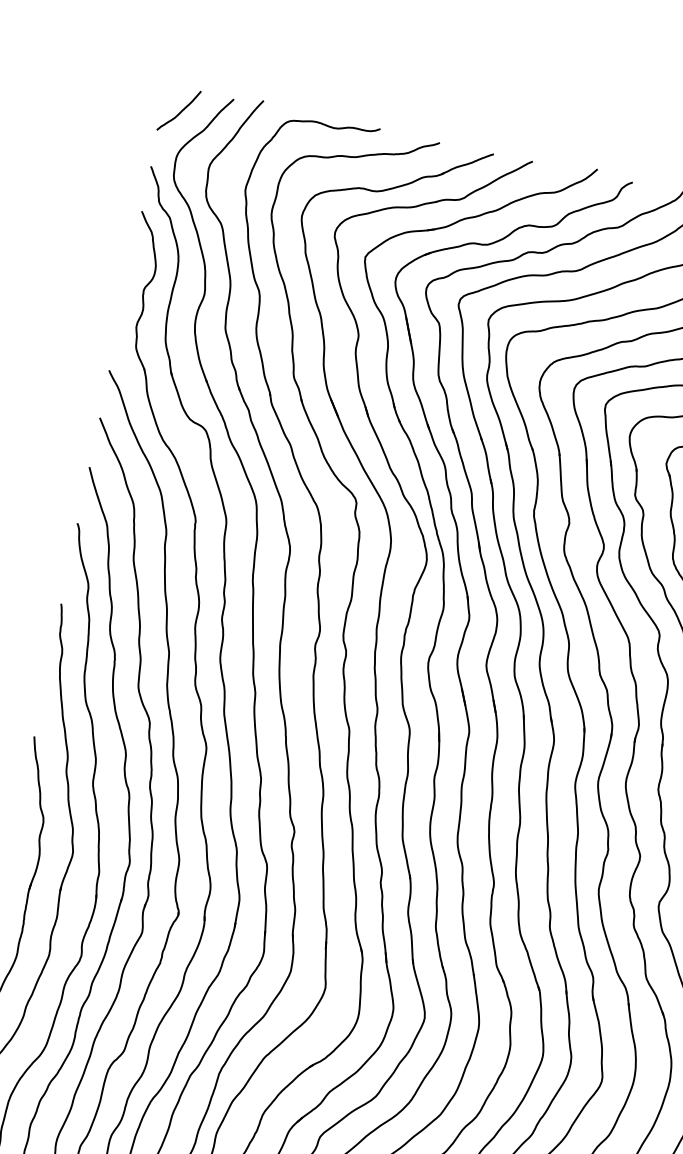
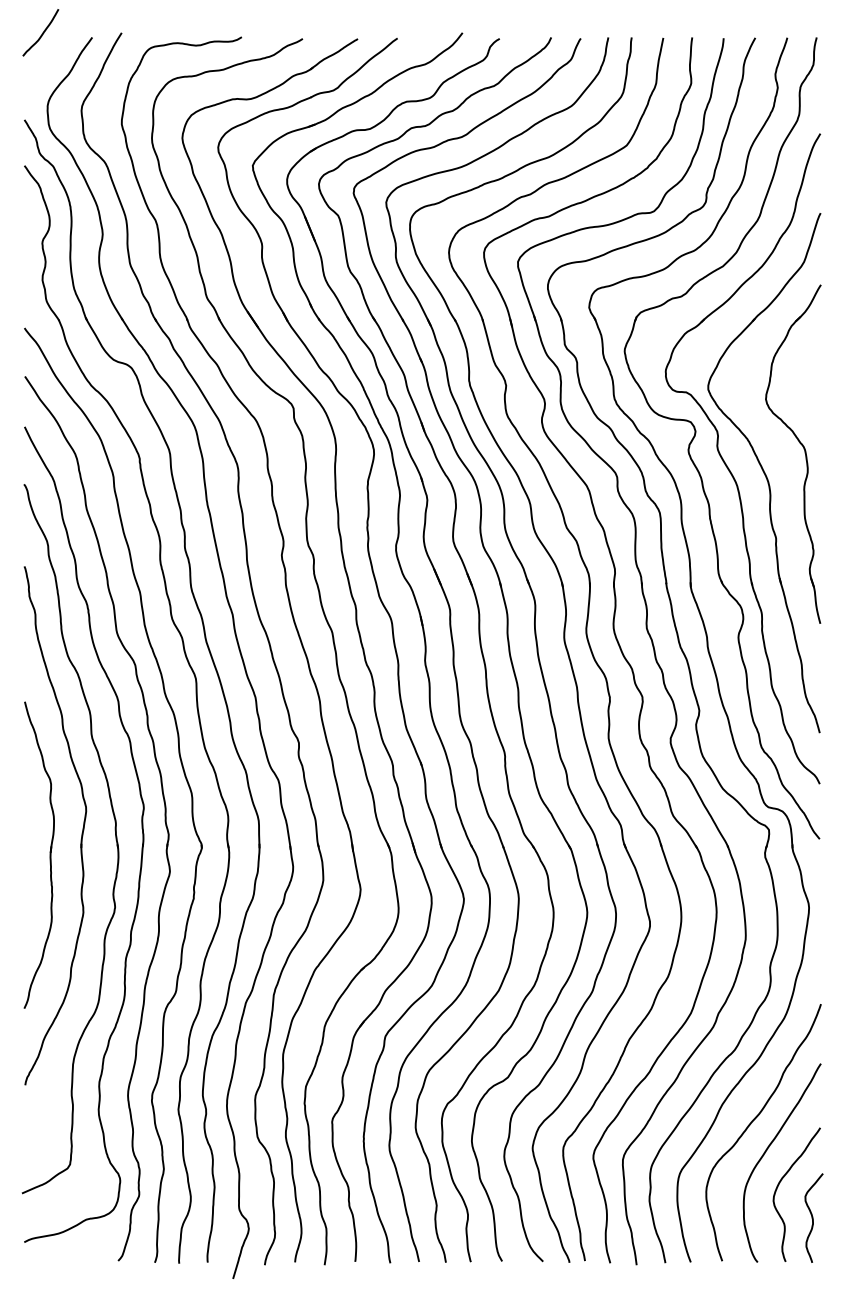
curve: (180, 110) -> (42, 32), moved

